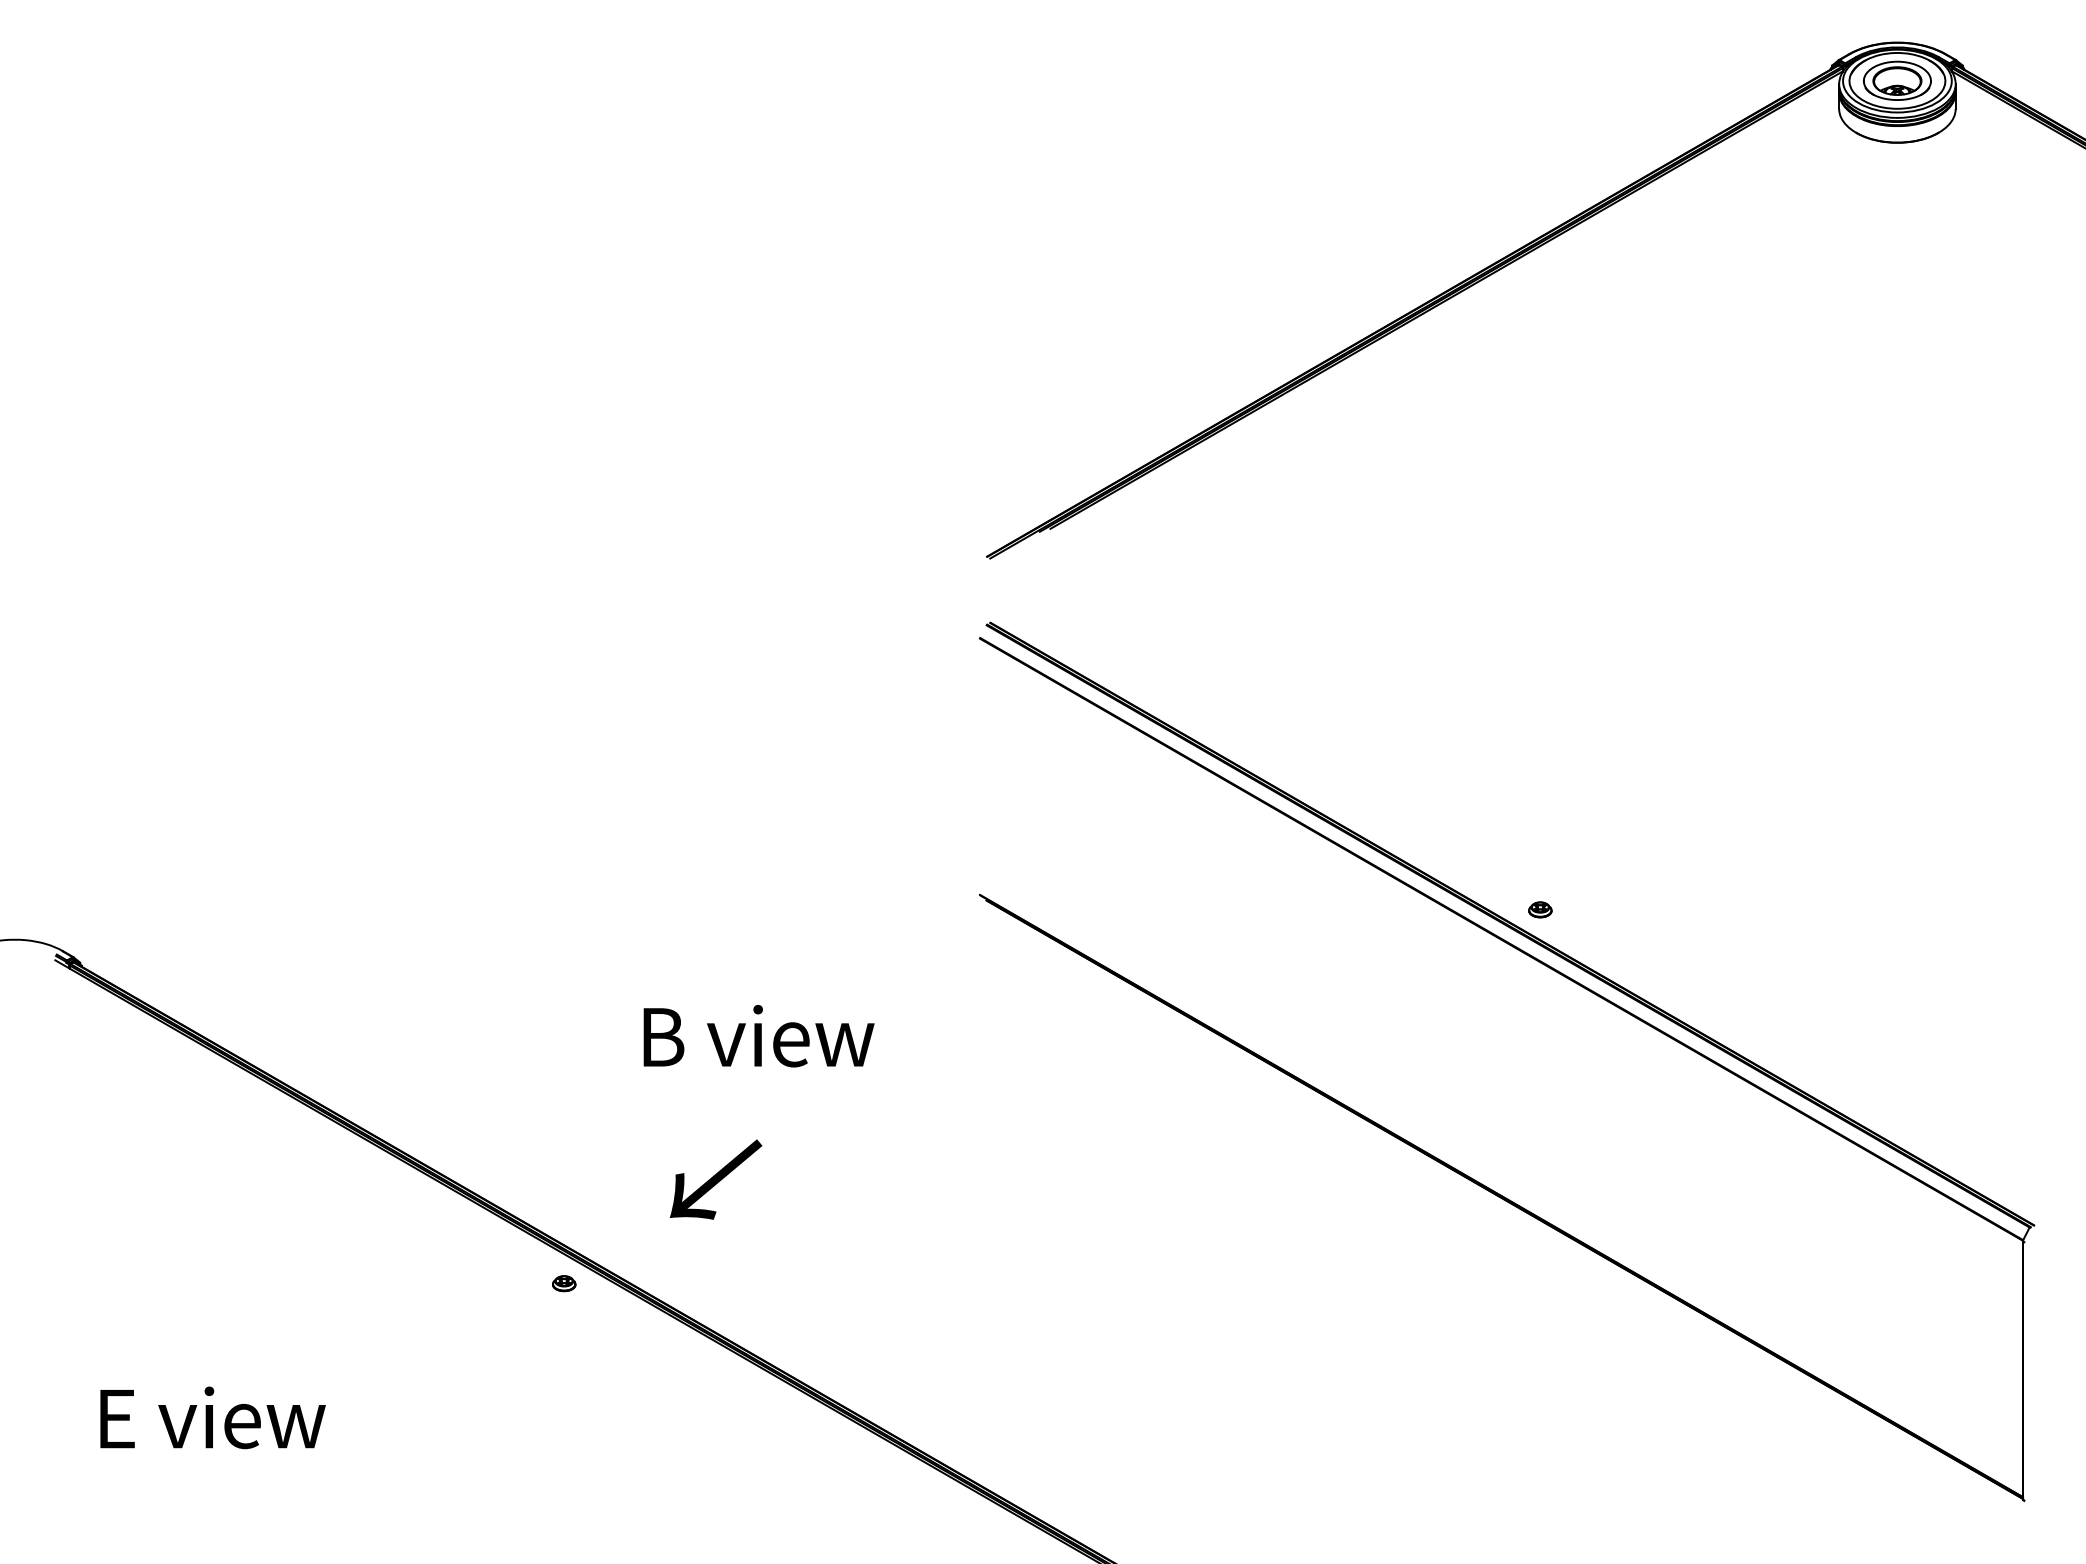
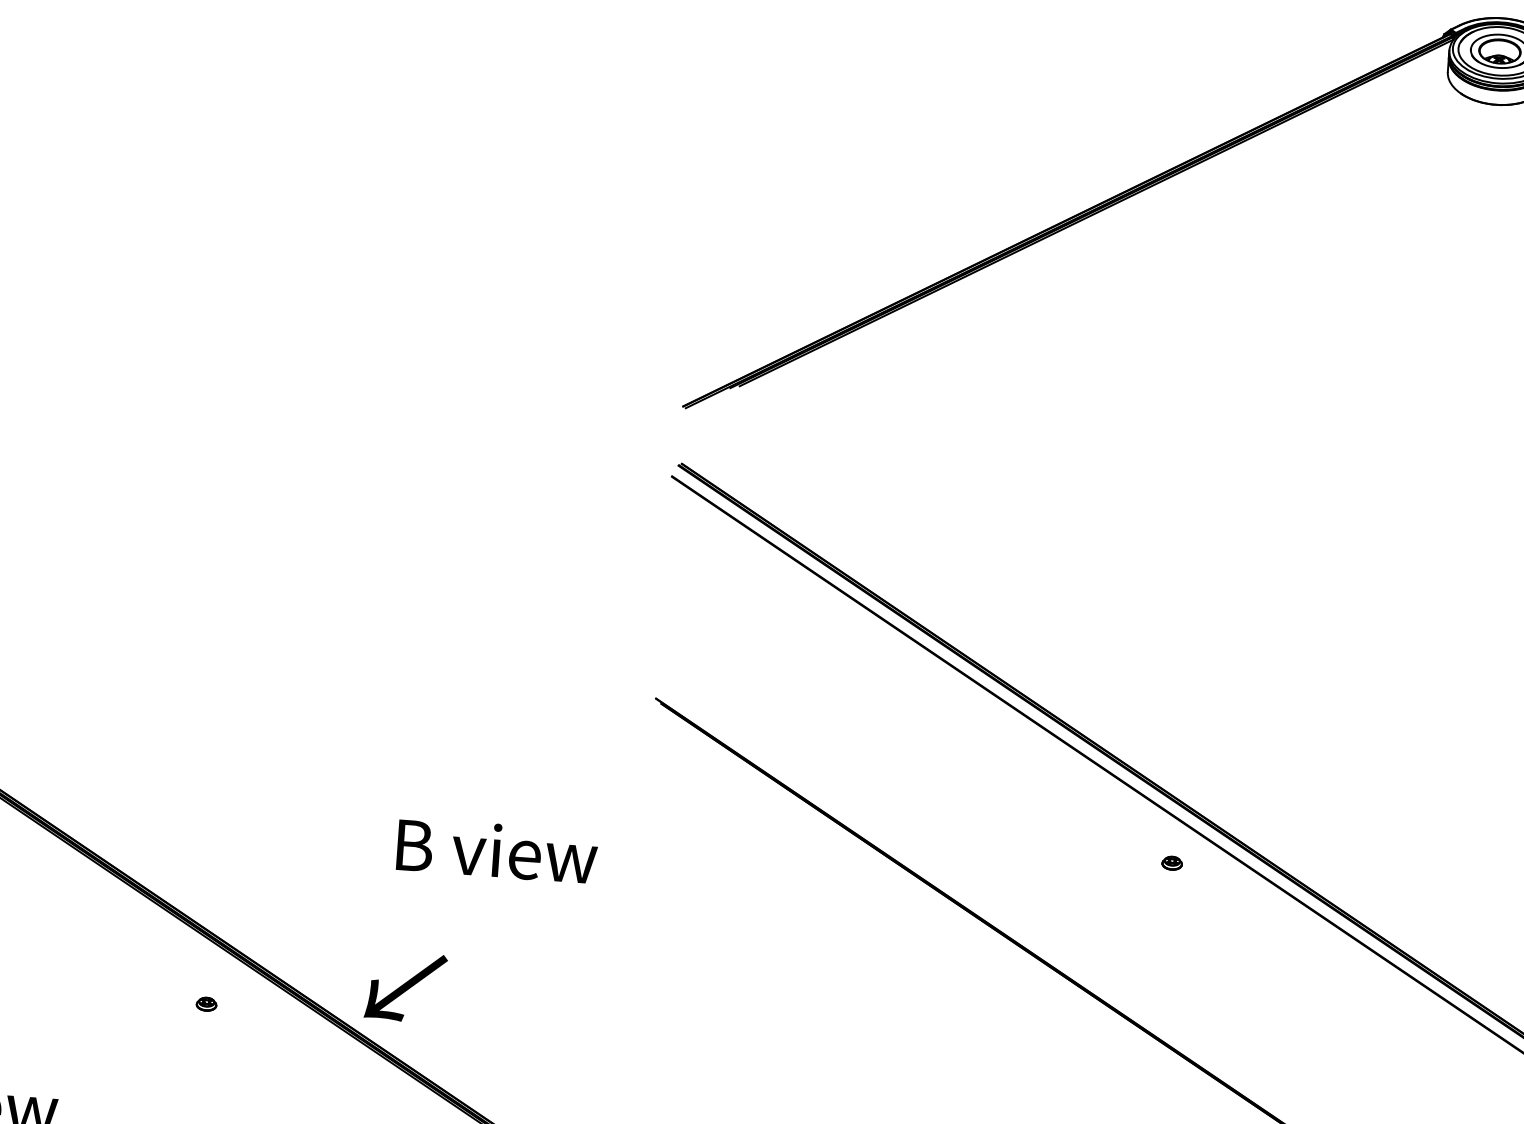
part: (1540, 909) -> (1172, 862), moved
text: (758, 1036) -> (496, 851), moved
text: (715, 1179) -> (405, 987), moved
part: (564, 1283) -> (206, 1004), moved

